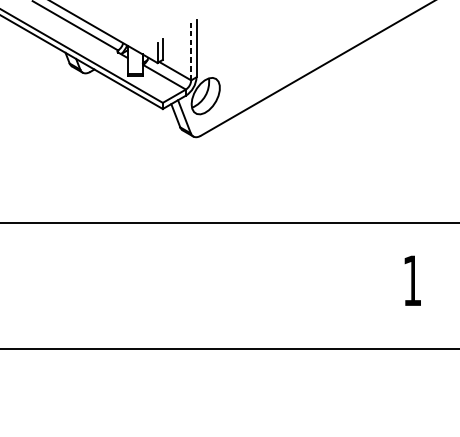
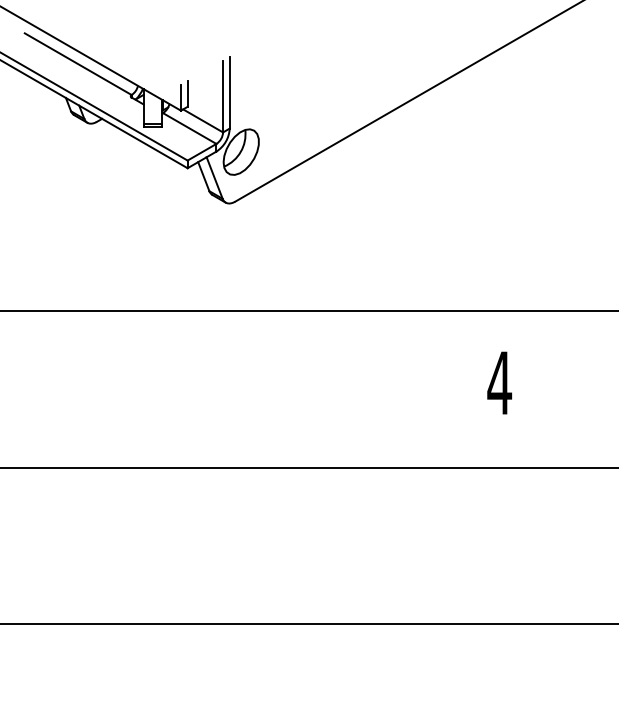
line: (191, 51) -> (223, 96), dashed -> solid
text: (412, 280) -> (499, 382), 1 -> 4

